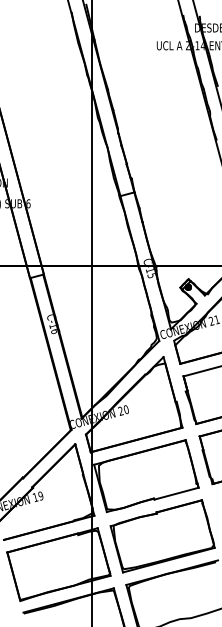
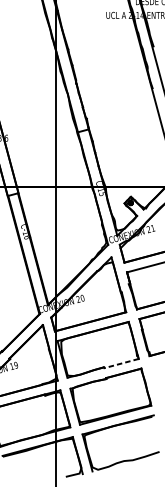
line: (176, 493) -> (121, 363), solid -> dashed

